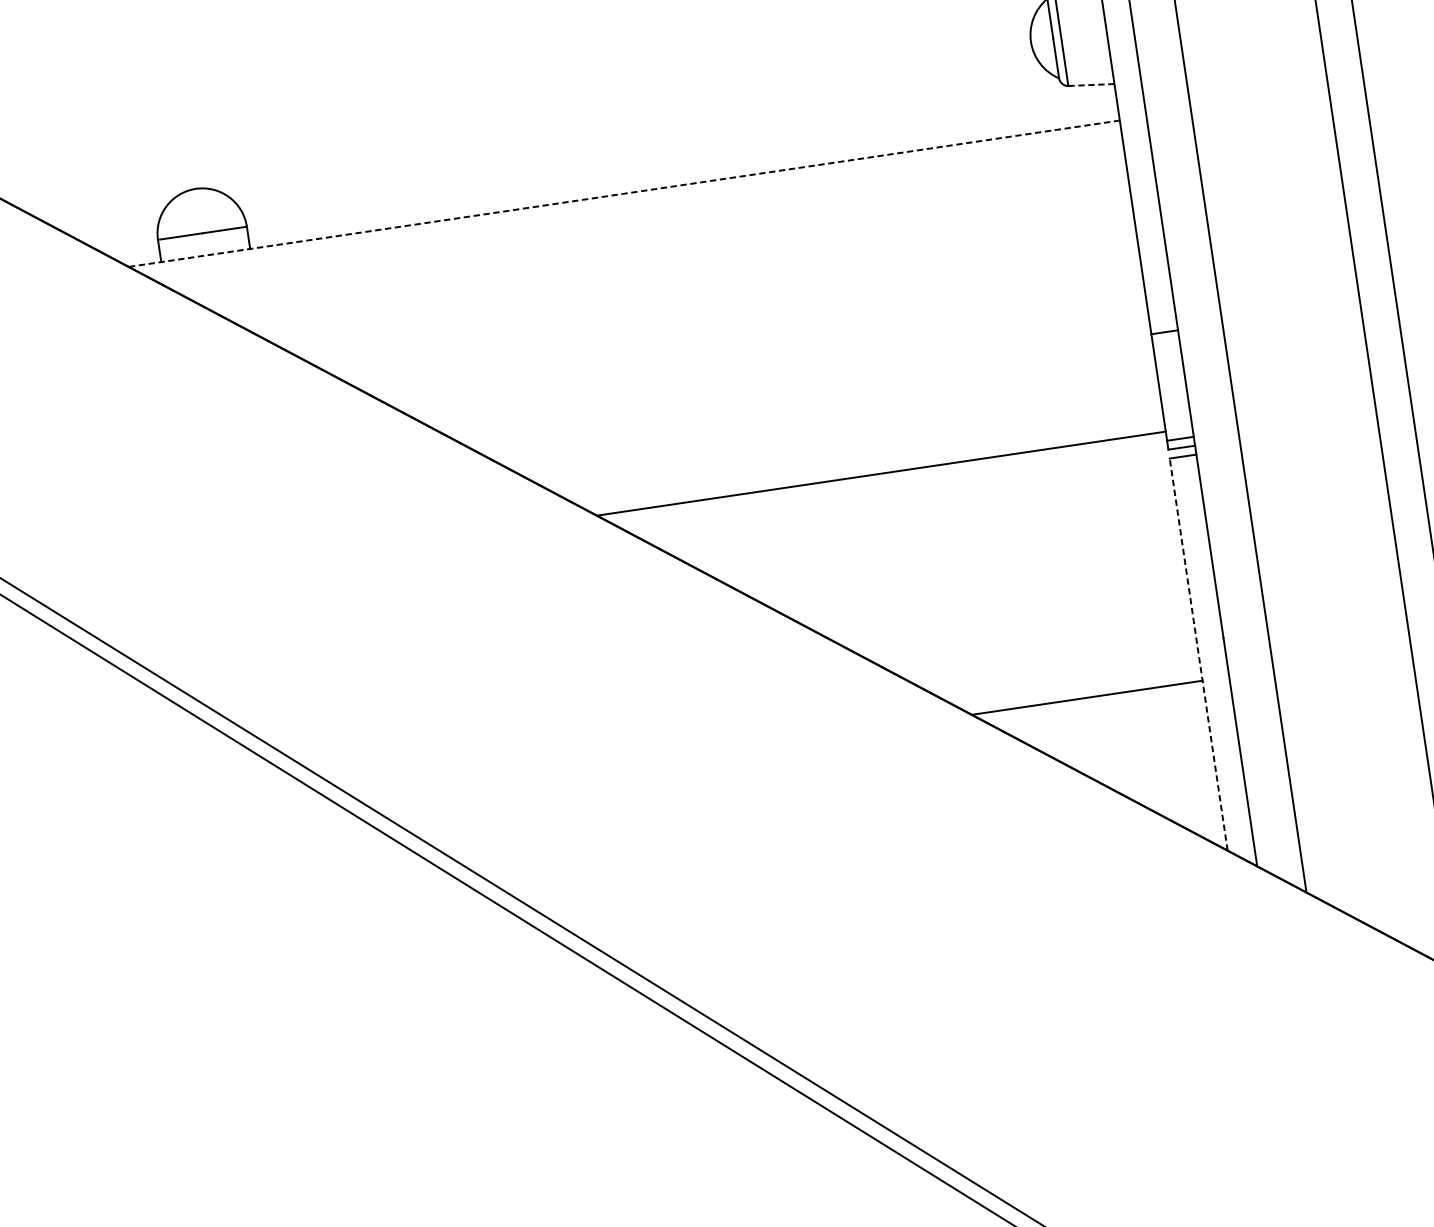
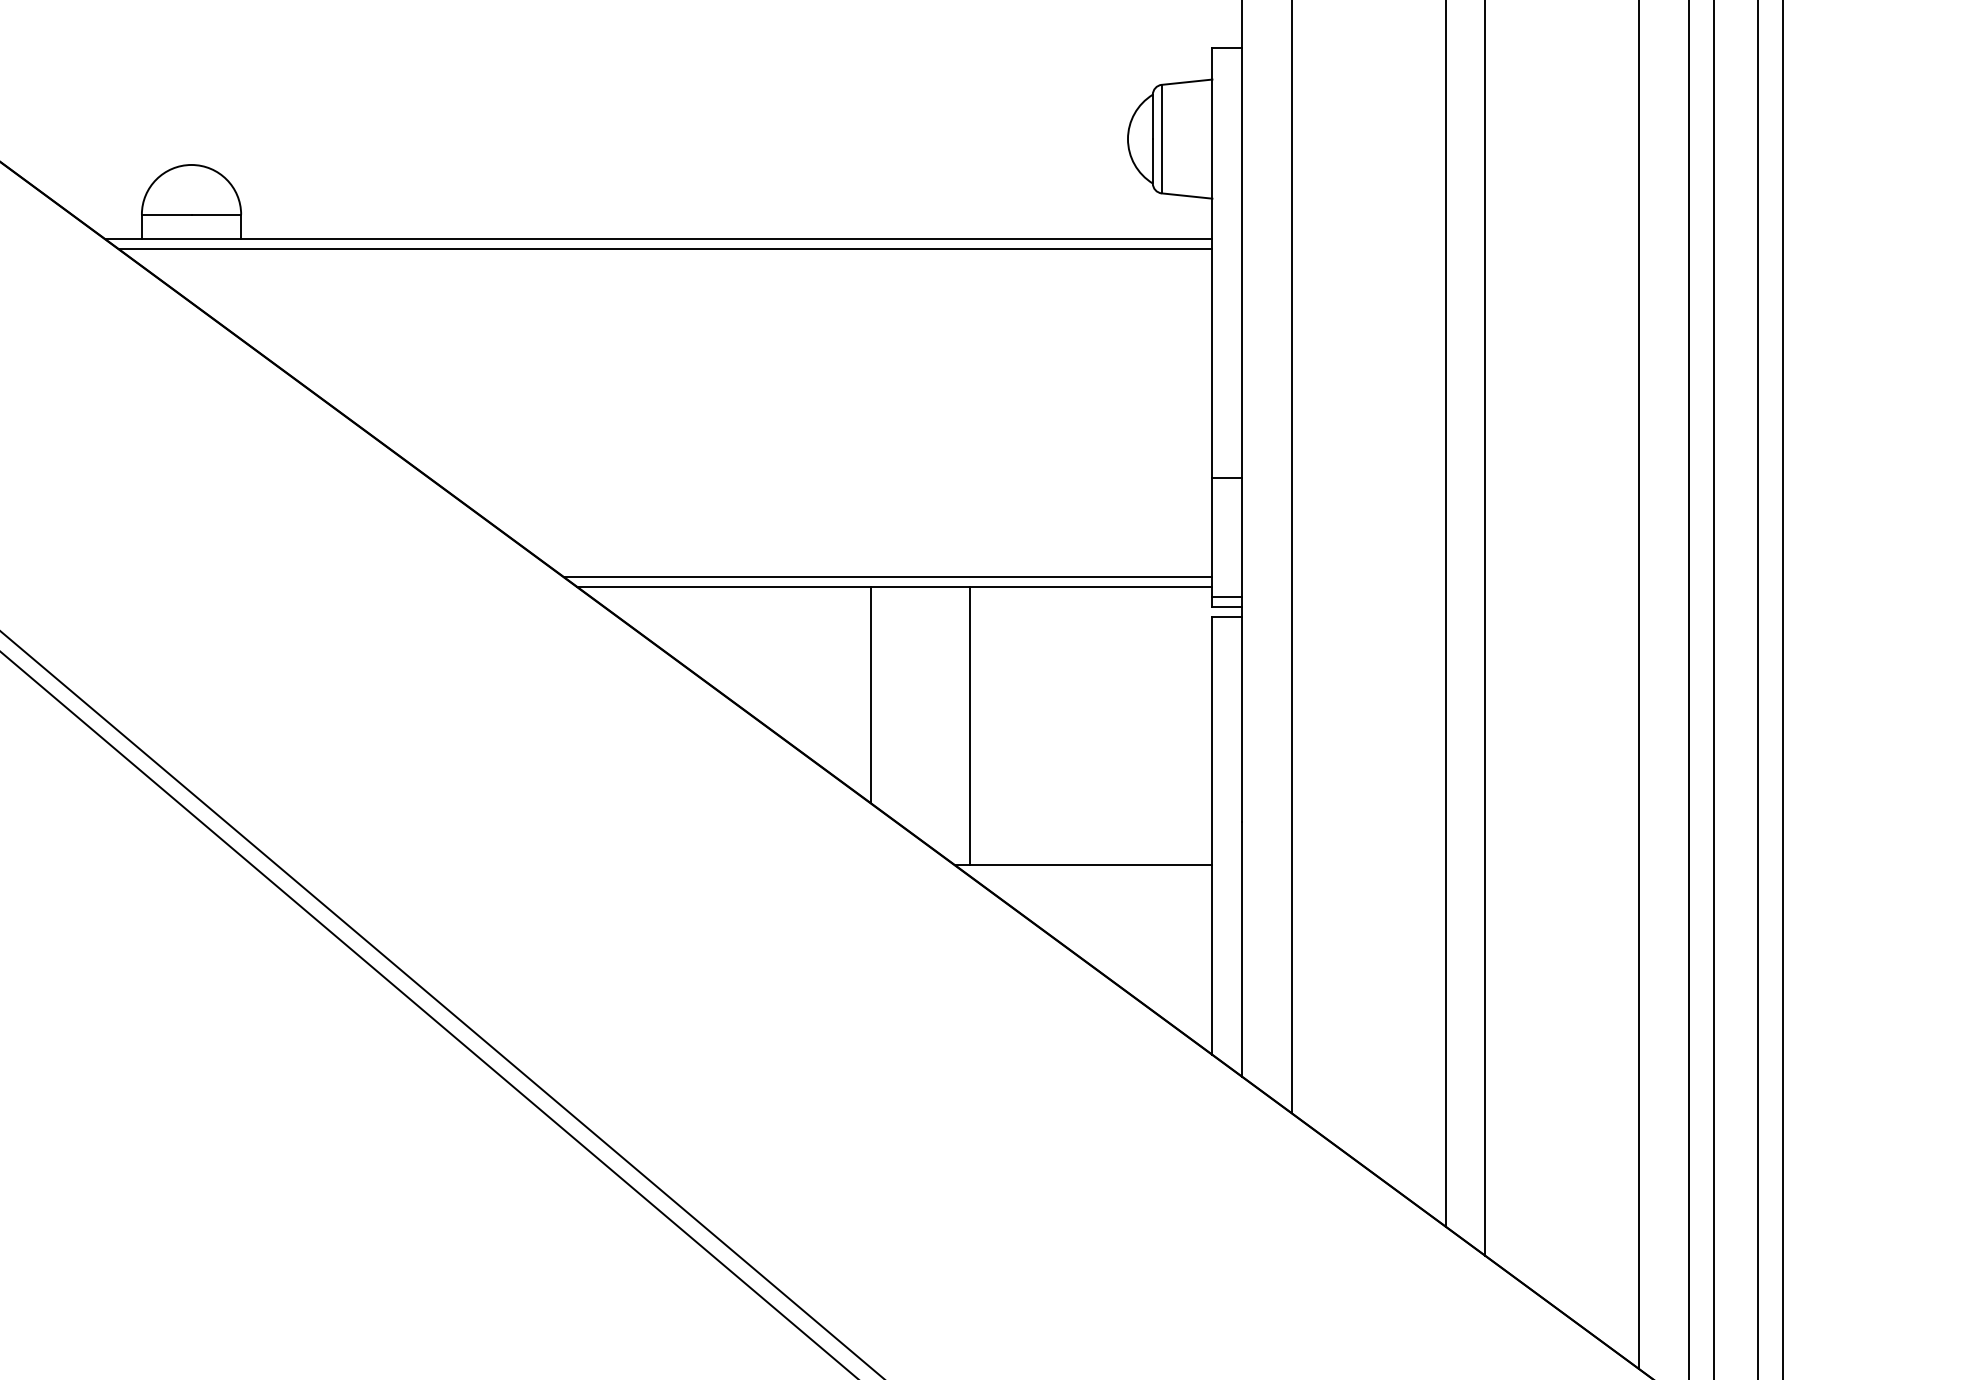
line: (1091, 85) -> (1187, 196), dashed -> solid
line: (624, 193) -> (659, 239), dashed -> solid
line: (631, 201) -> (665, 249), added
line: (873, 465) -> (887, 576), added
line: (873, 573) -> (870, 694), added
line: (966, 587) -> (969, 725), added
line: (1198, 654) -> (1212, 835), dashed -> solid

